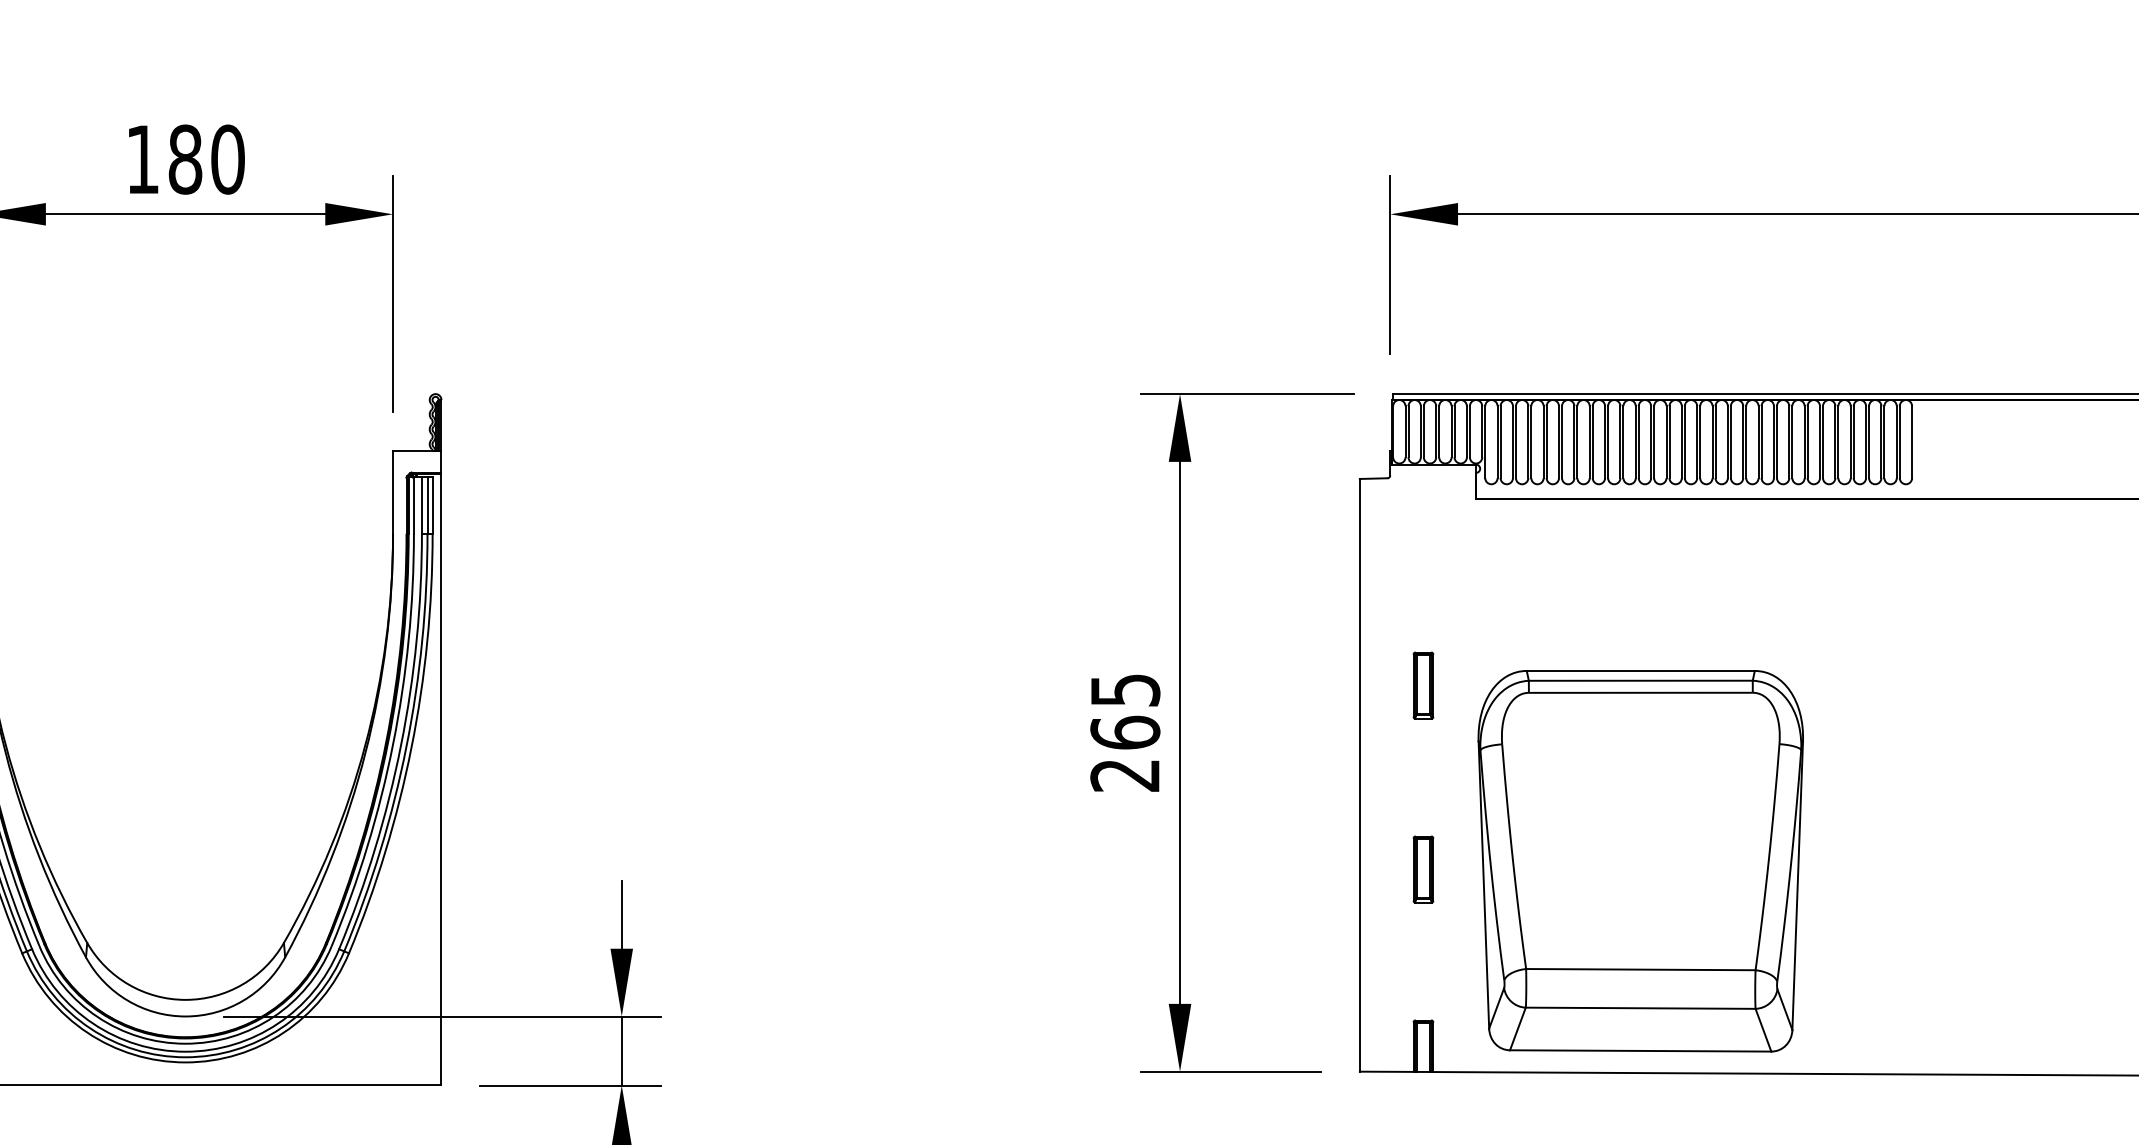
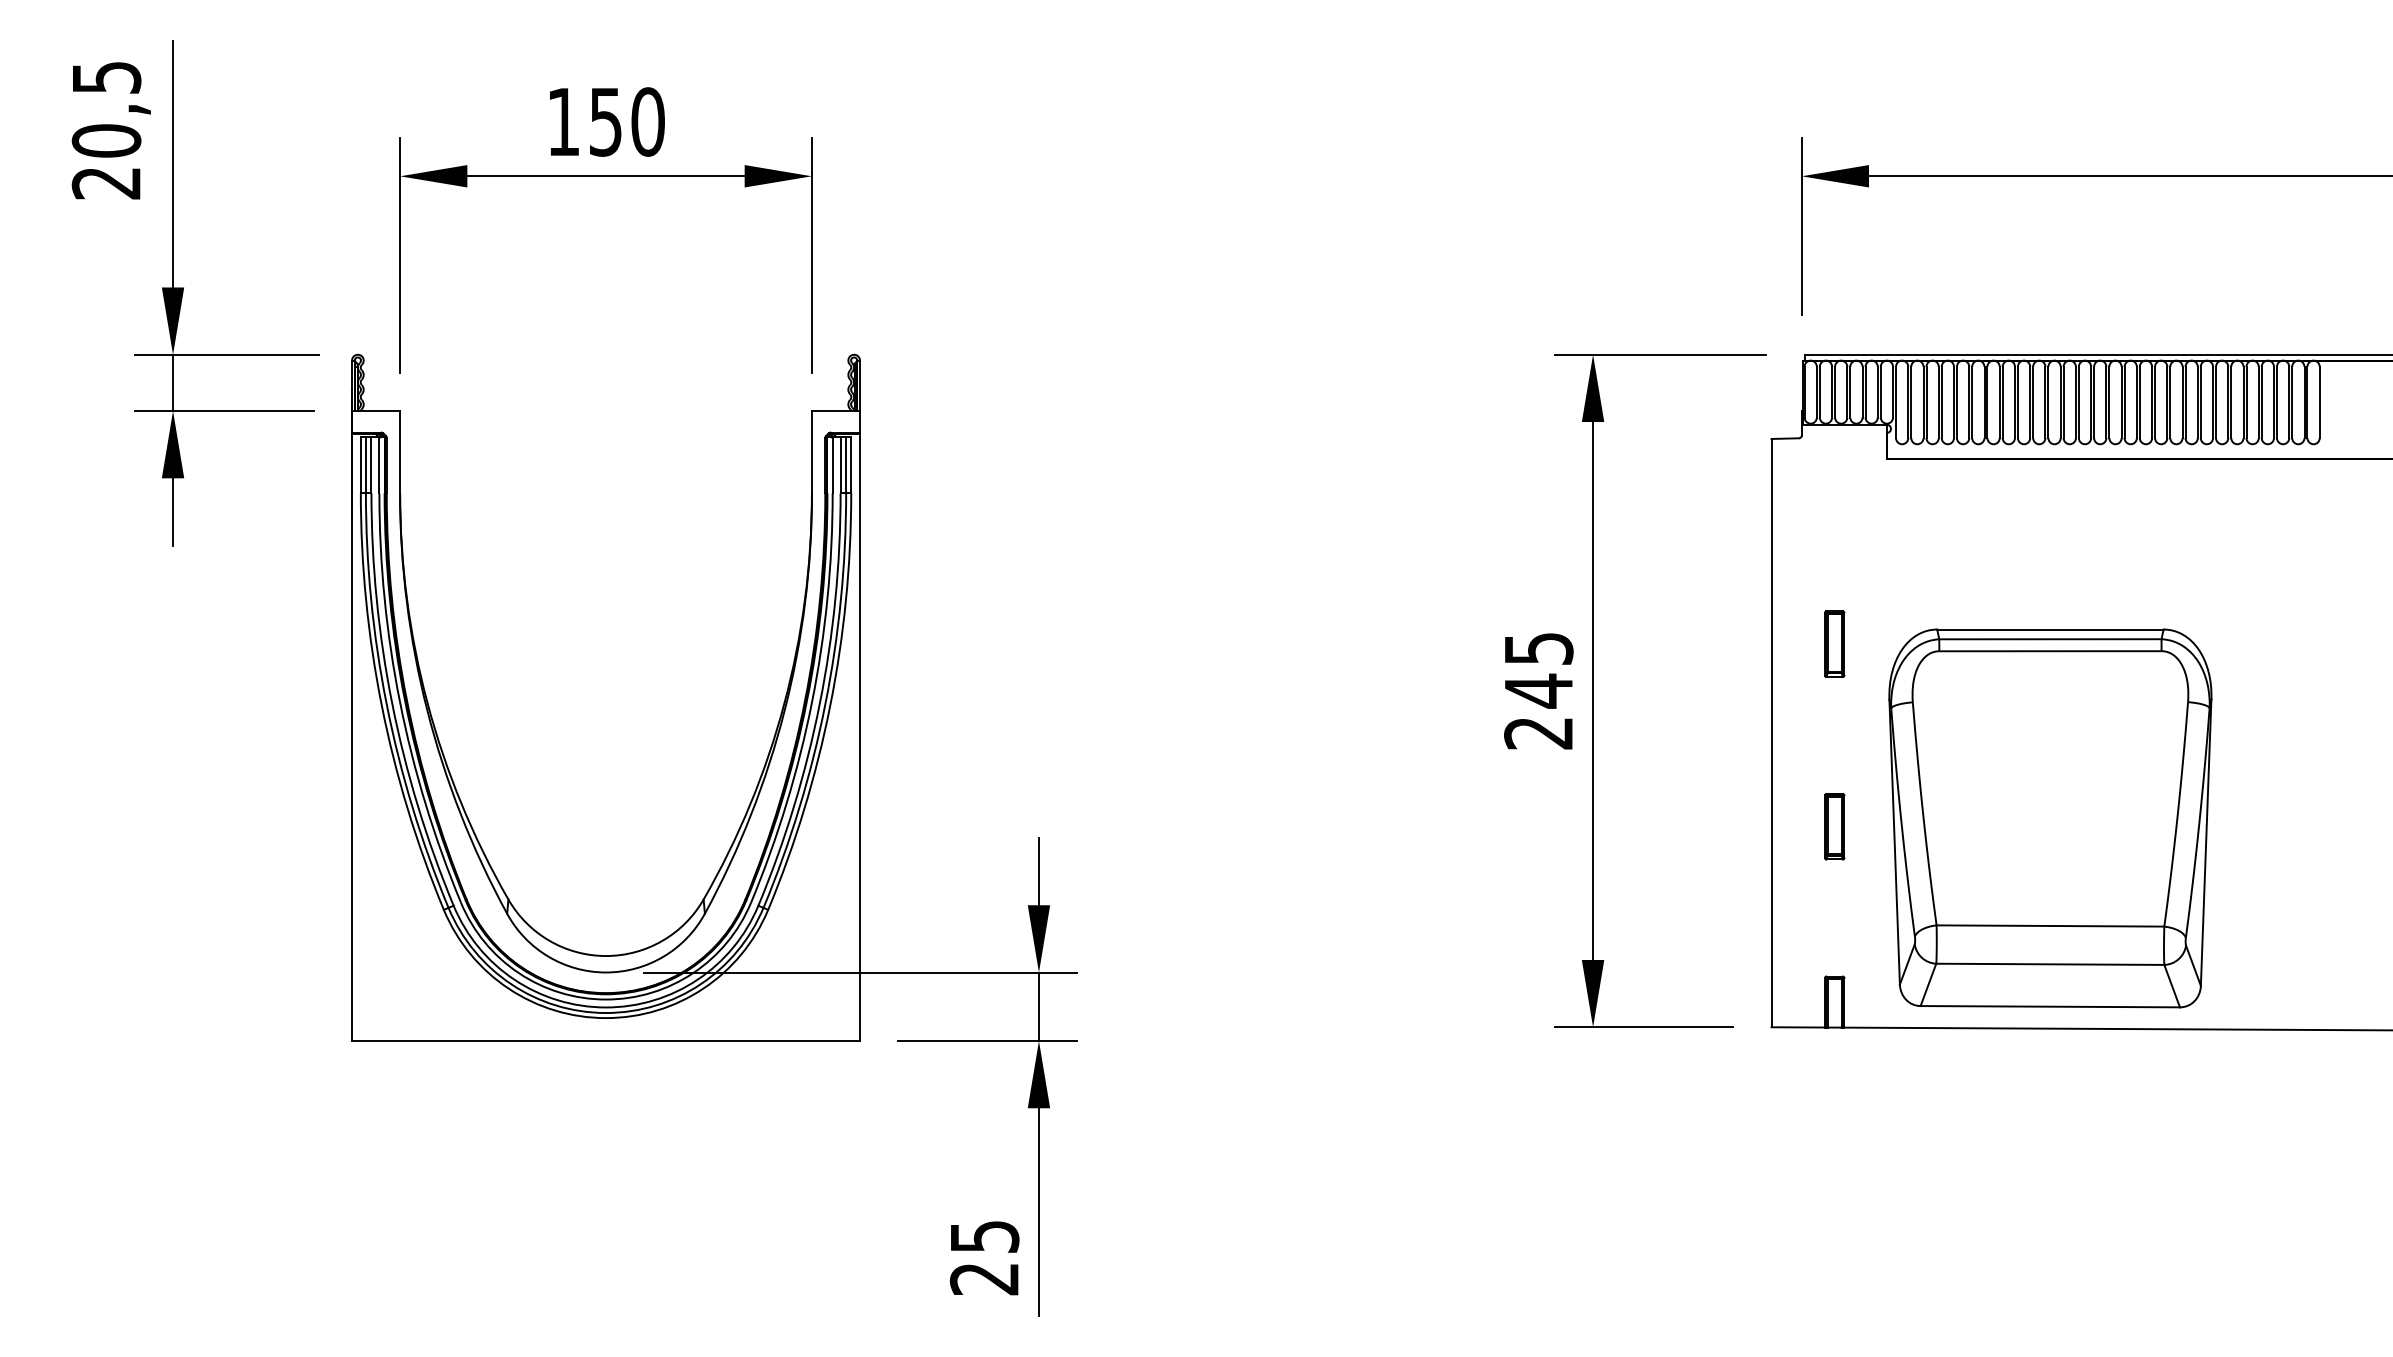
text: (185, 159) -> (605, 121), 180 -> 150
text: (1125, 732) -> (1538, 690), 265 -> 245

